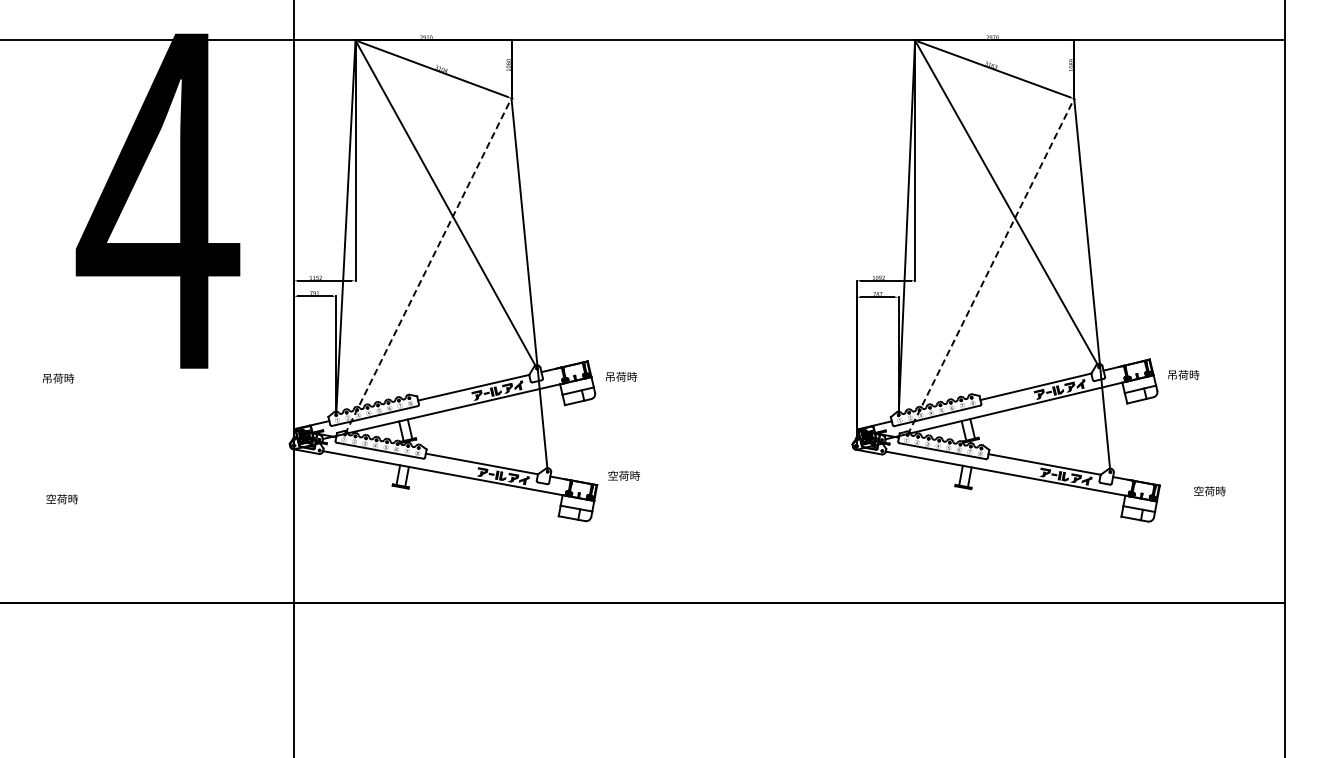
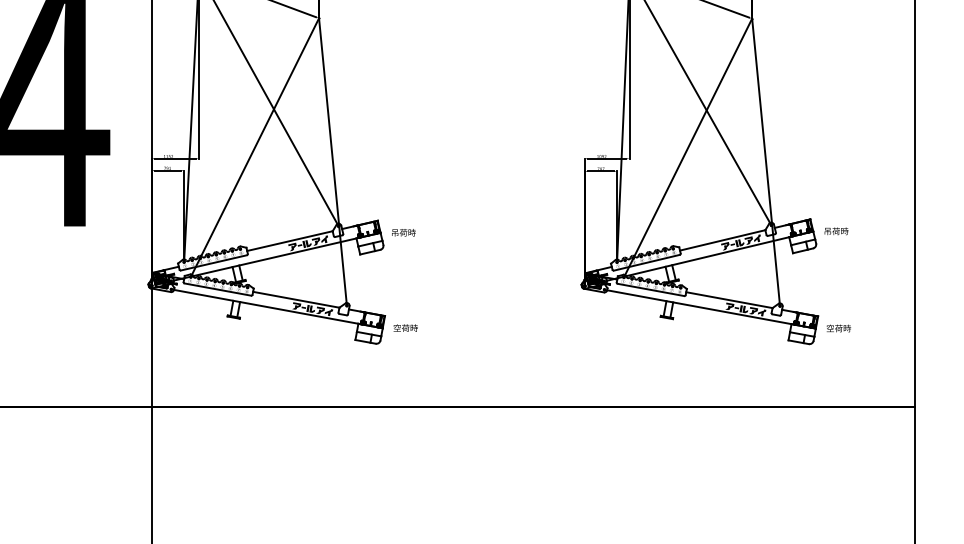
line: (428, 266) -> (255, 147), dashed -> solid
line: (990, 266) -> (687, 147), dashed -> solid
text: (624, 475) -> (406, 327), moved
text: (1209, 491) -> (838, 328), moved

